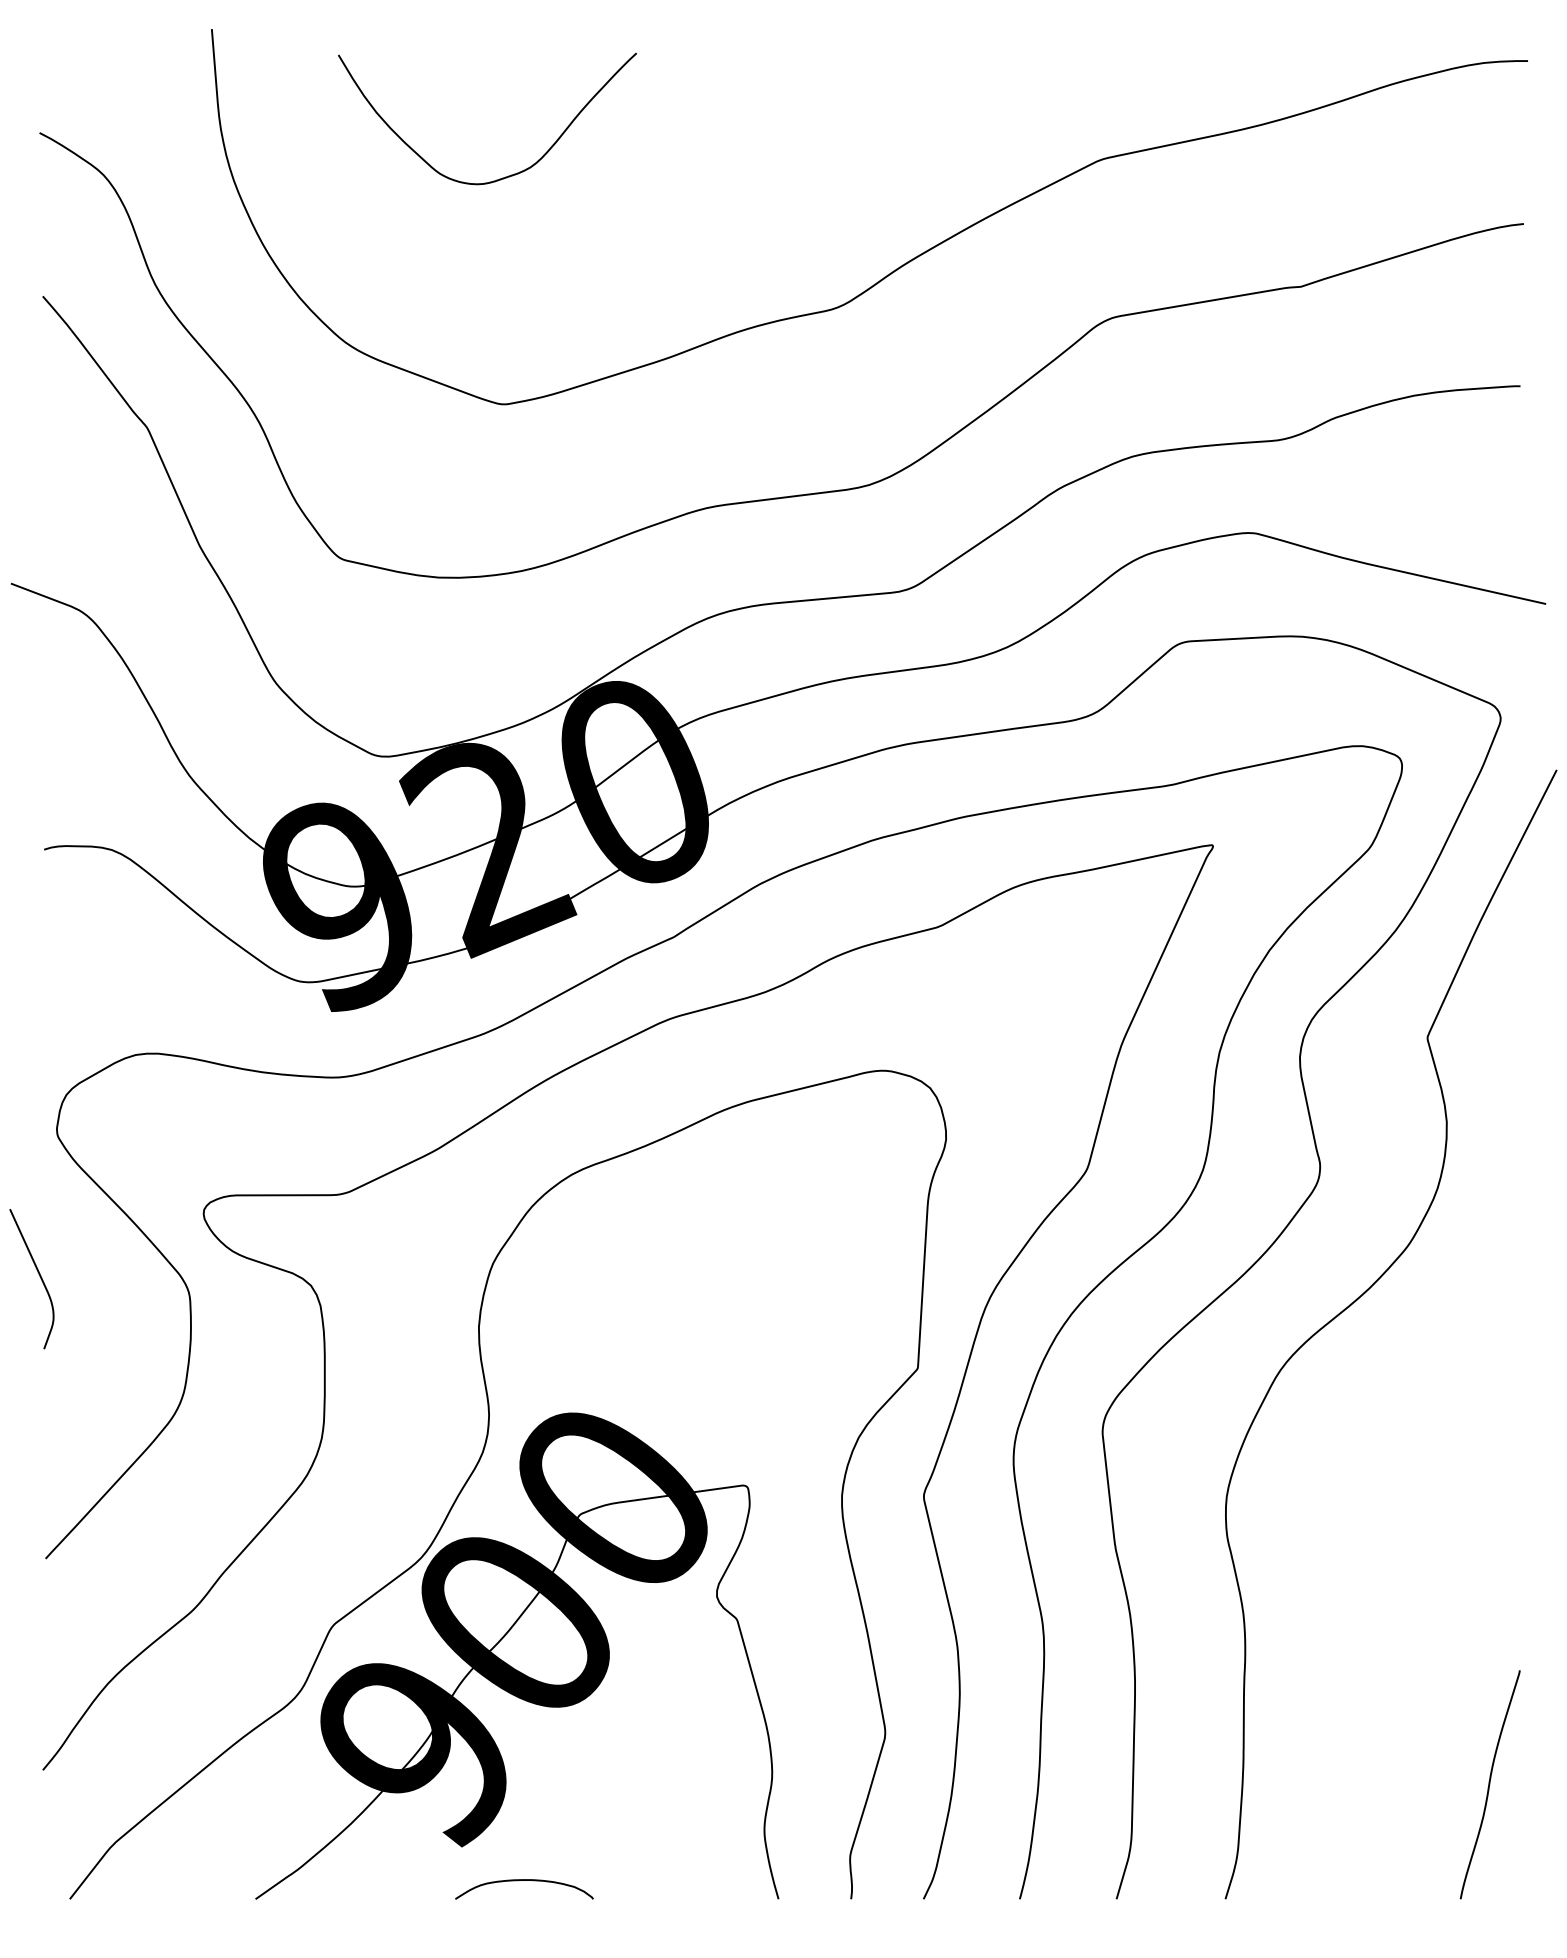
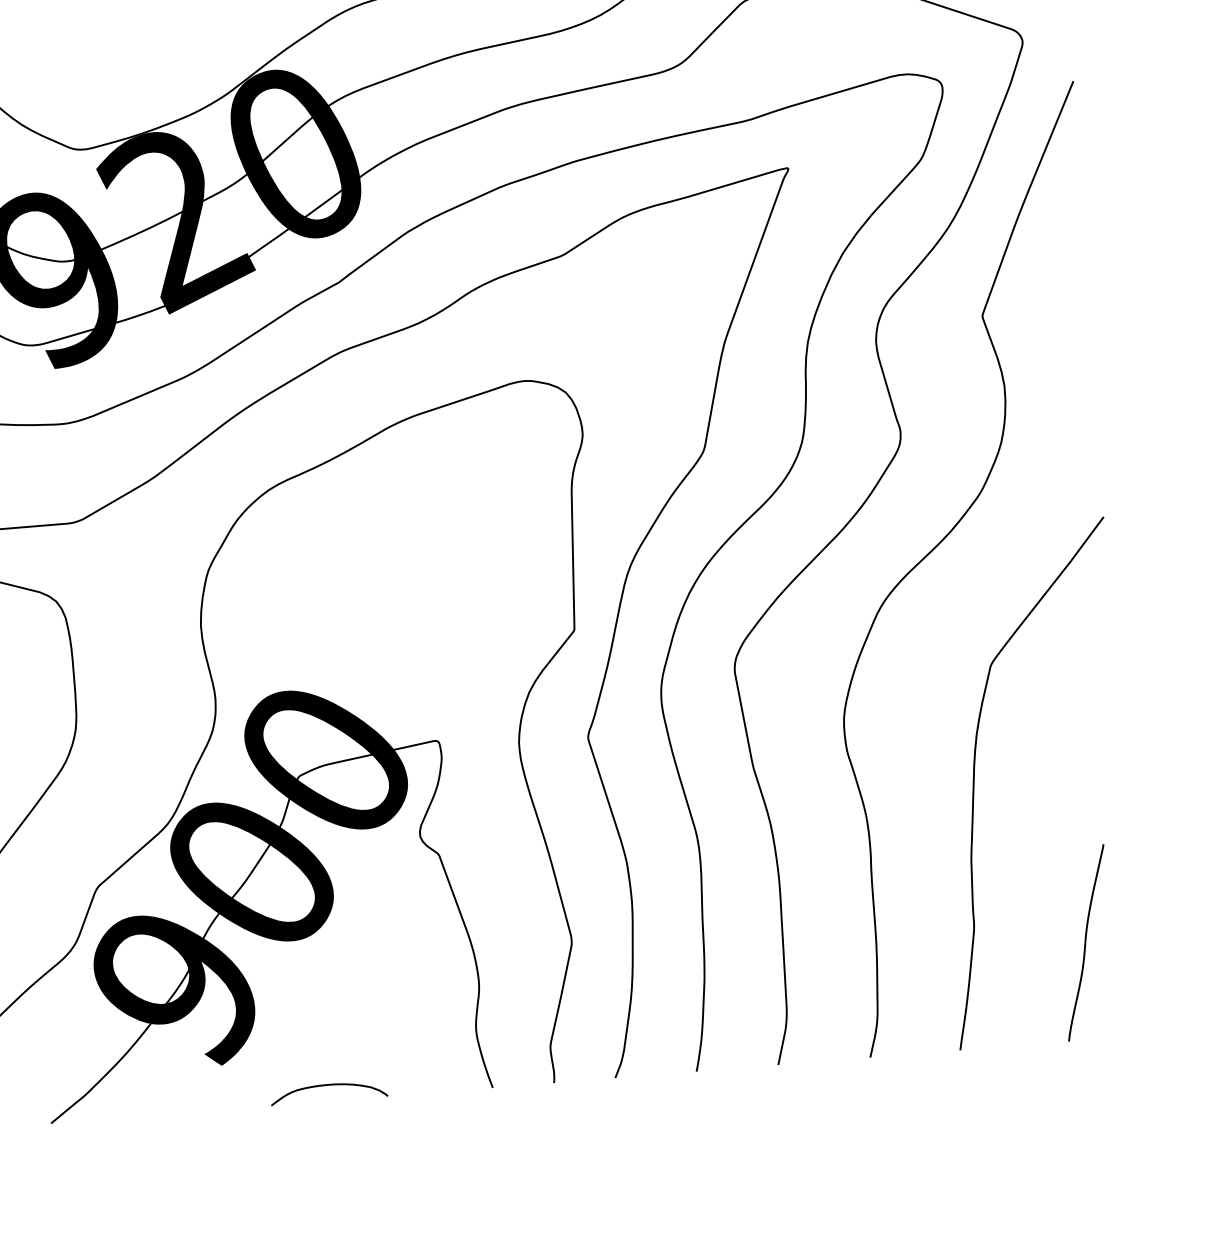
curve: (1374, 1584) -> (974, 781), added
curve: (524, 1880) -> (328, 1085), moved

